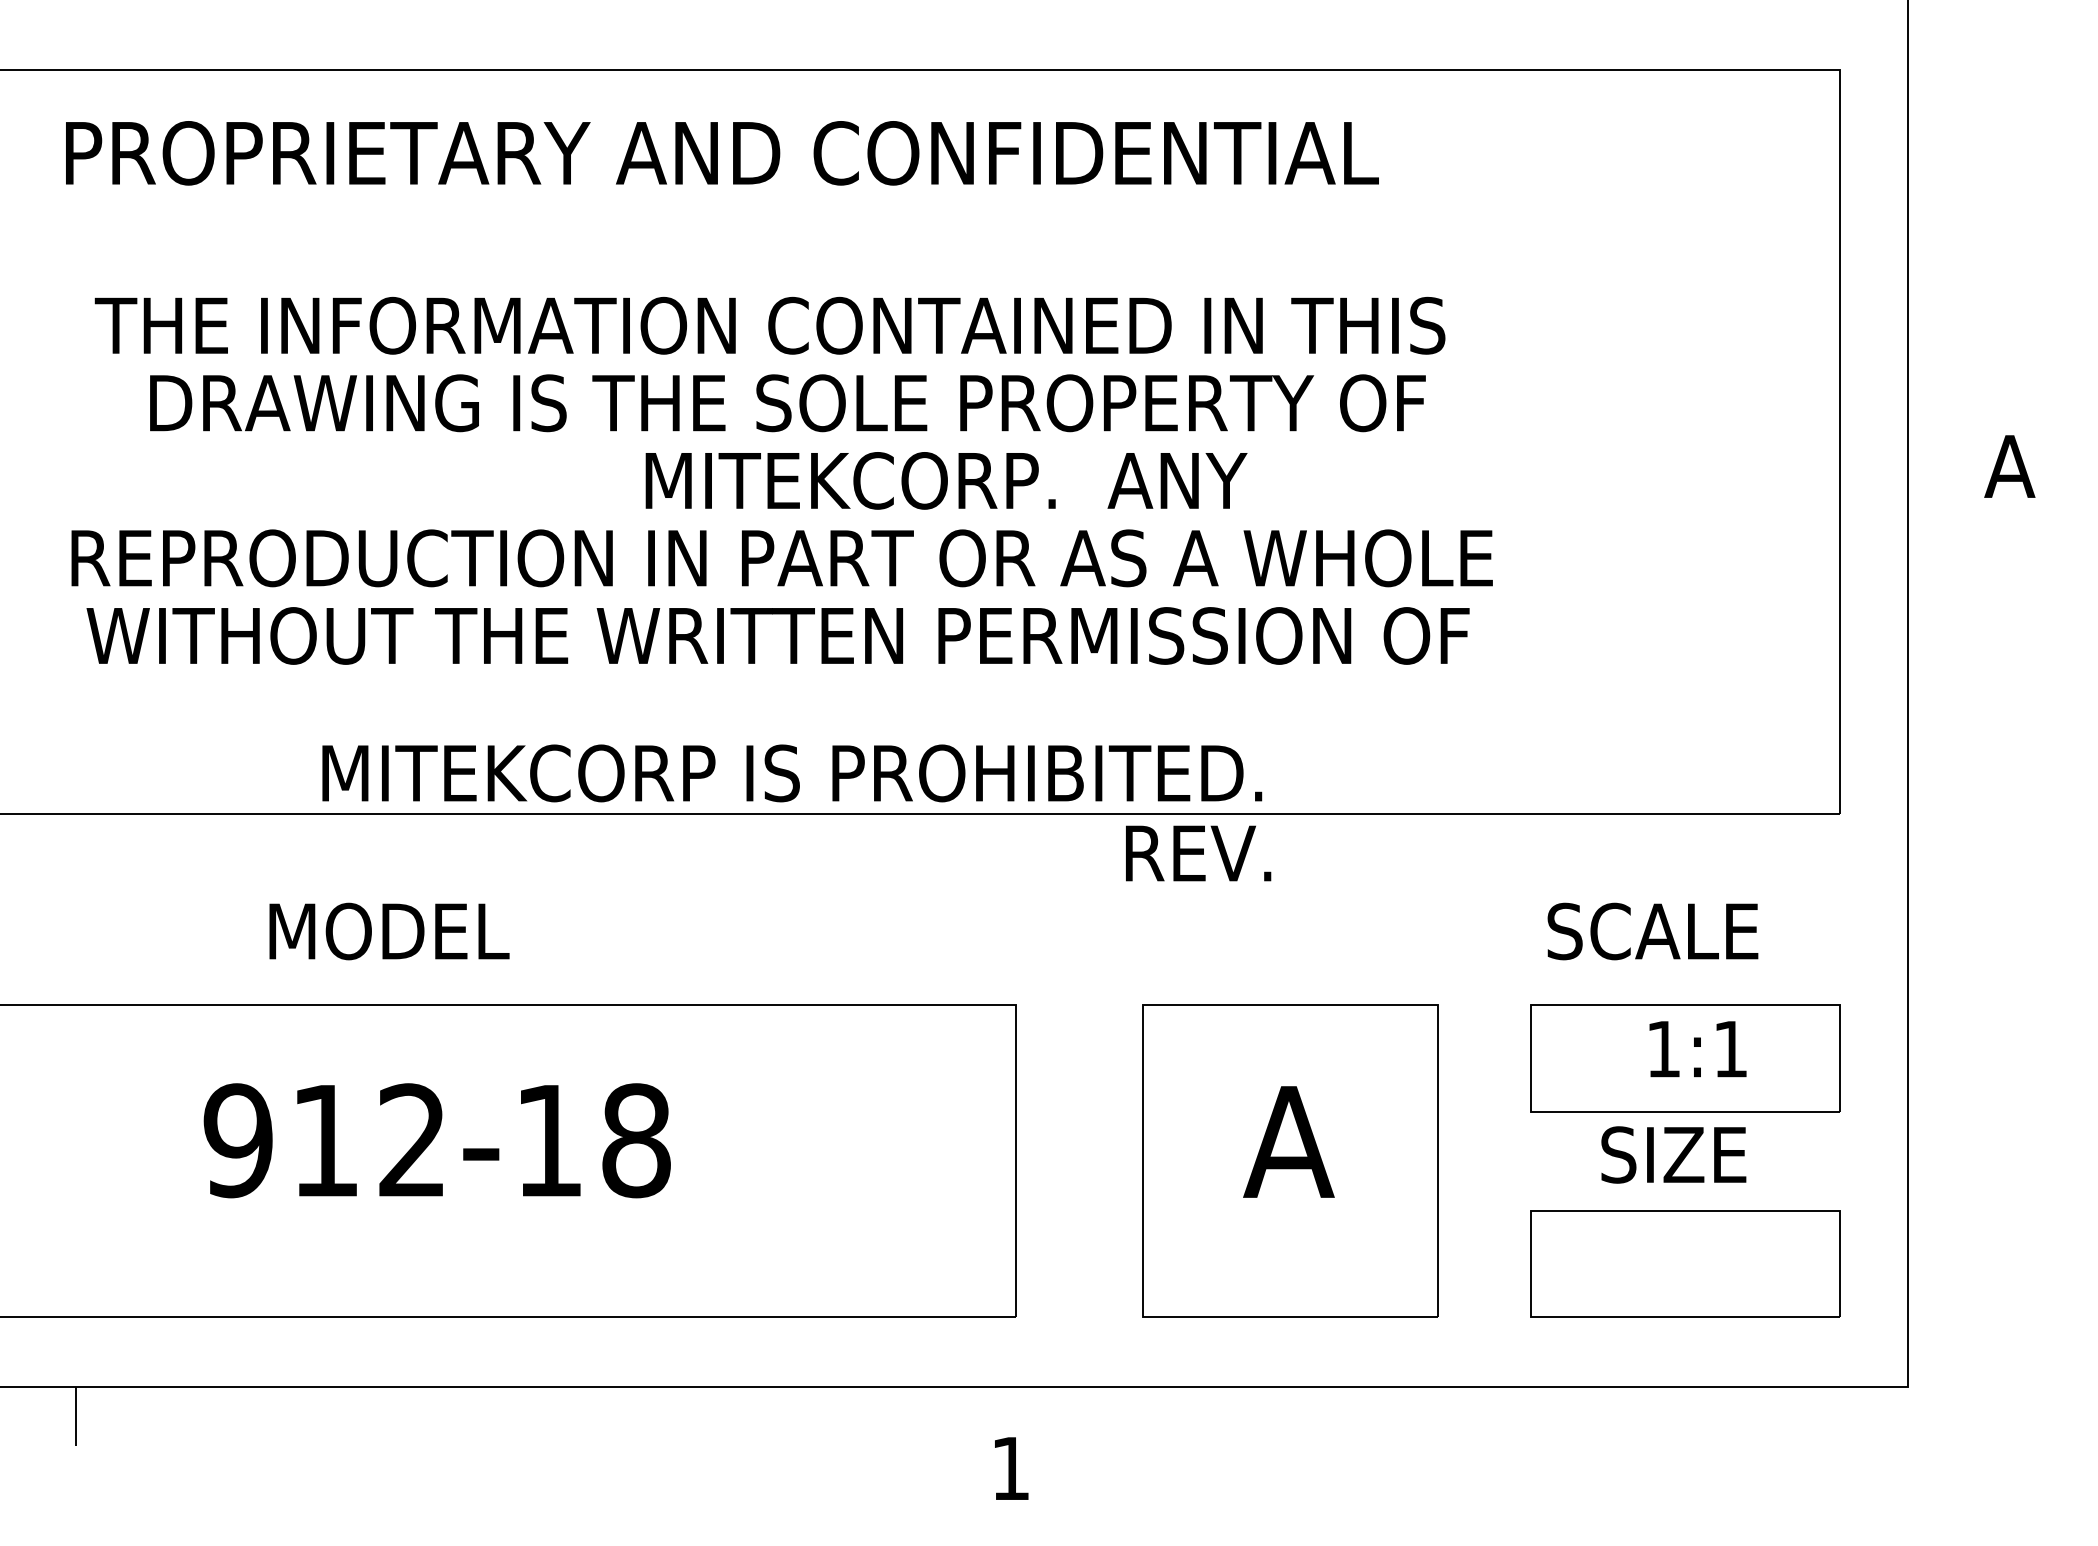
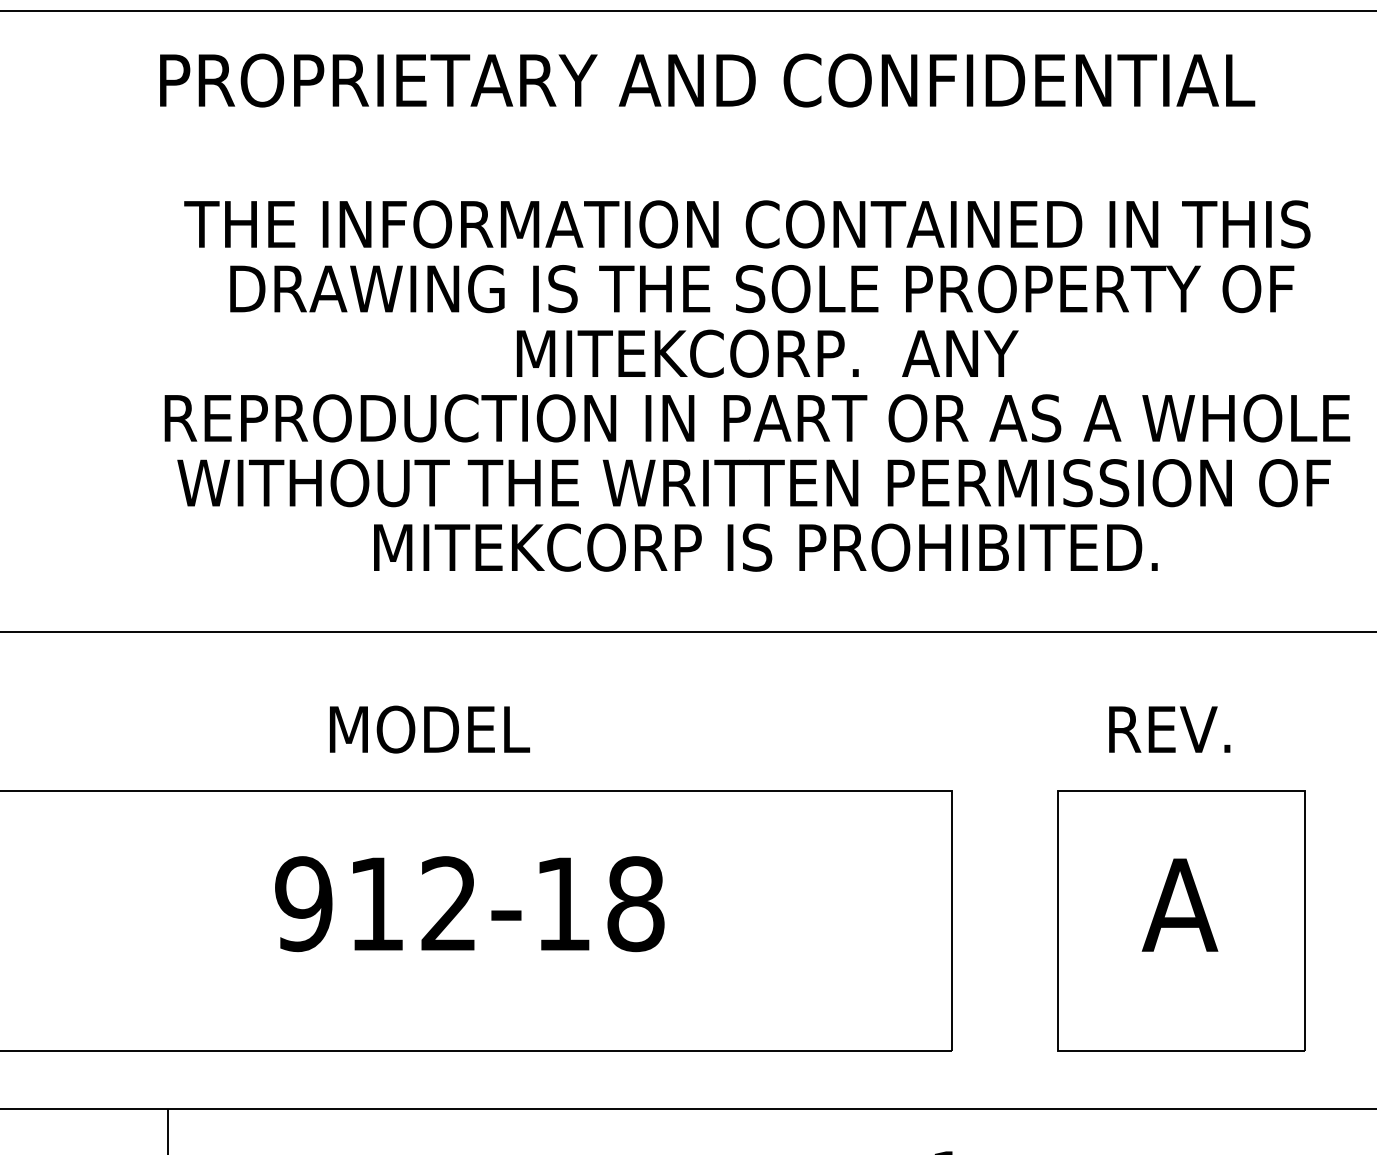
text: (946, 480) -> (767, 353), moved
text: (792, 773) -> (766, 547), moved
text: (1198, 853) -> (1169, 729), moved

